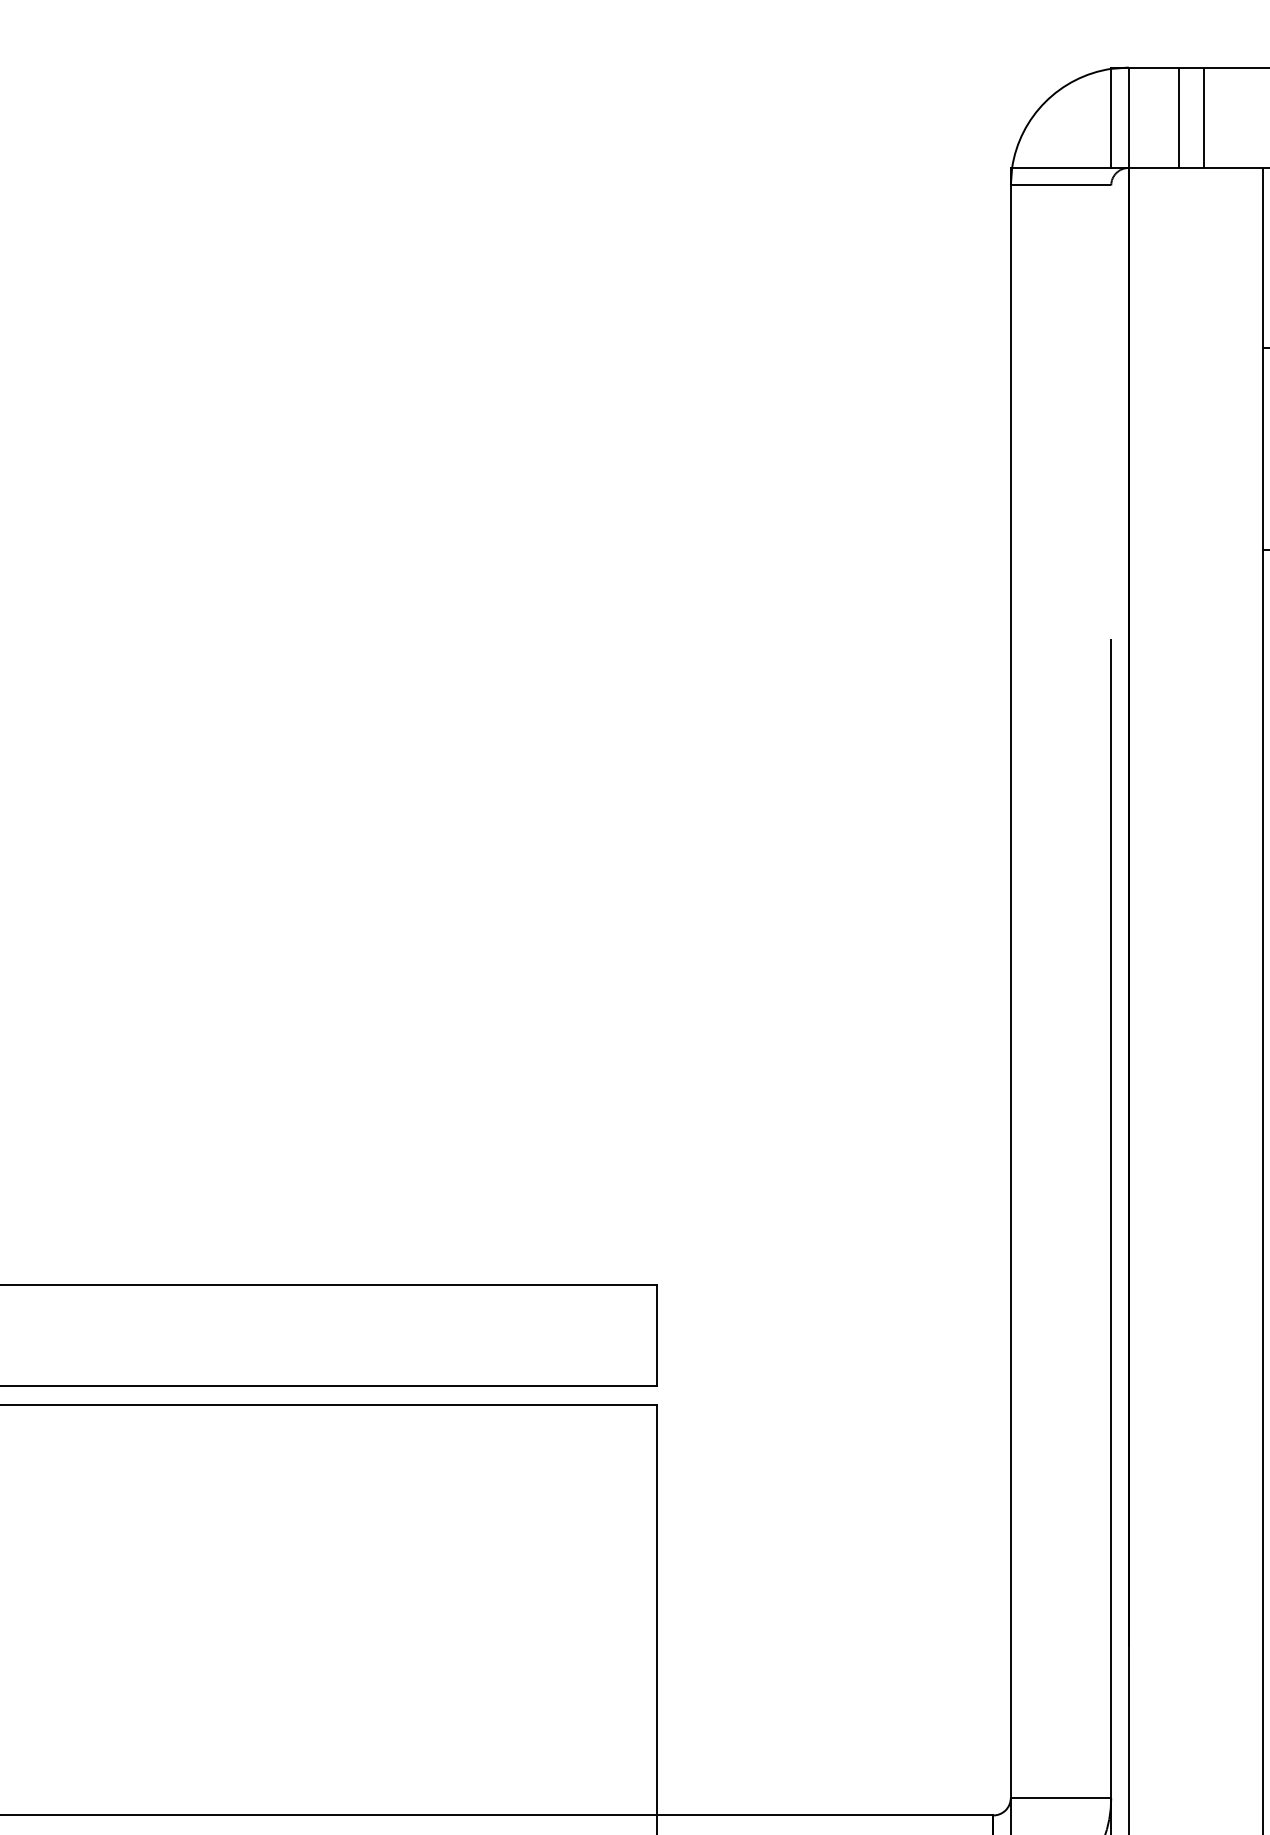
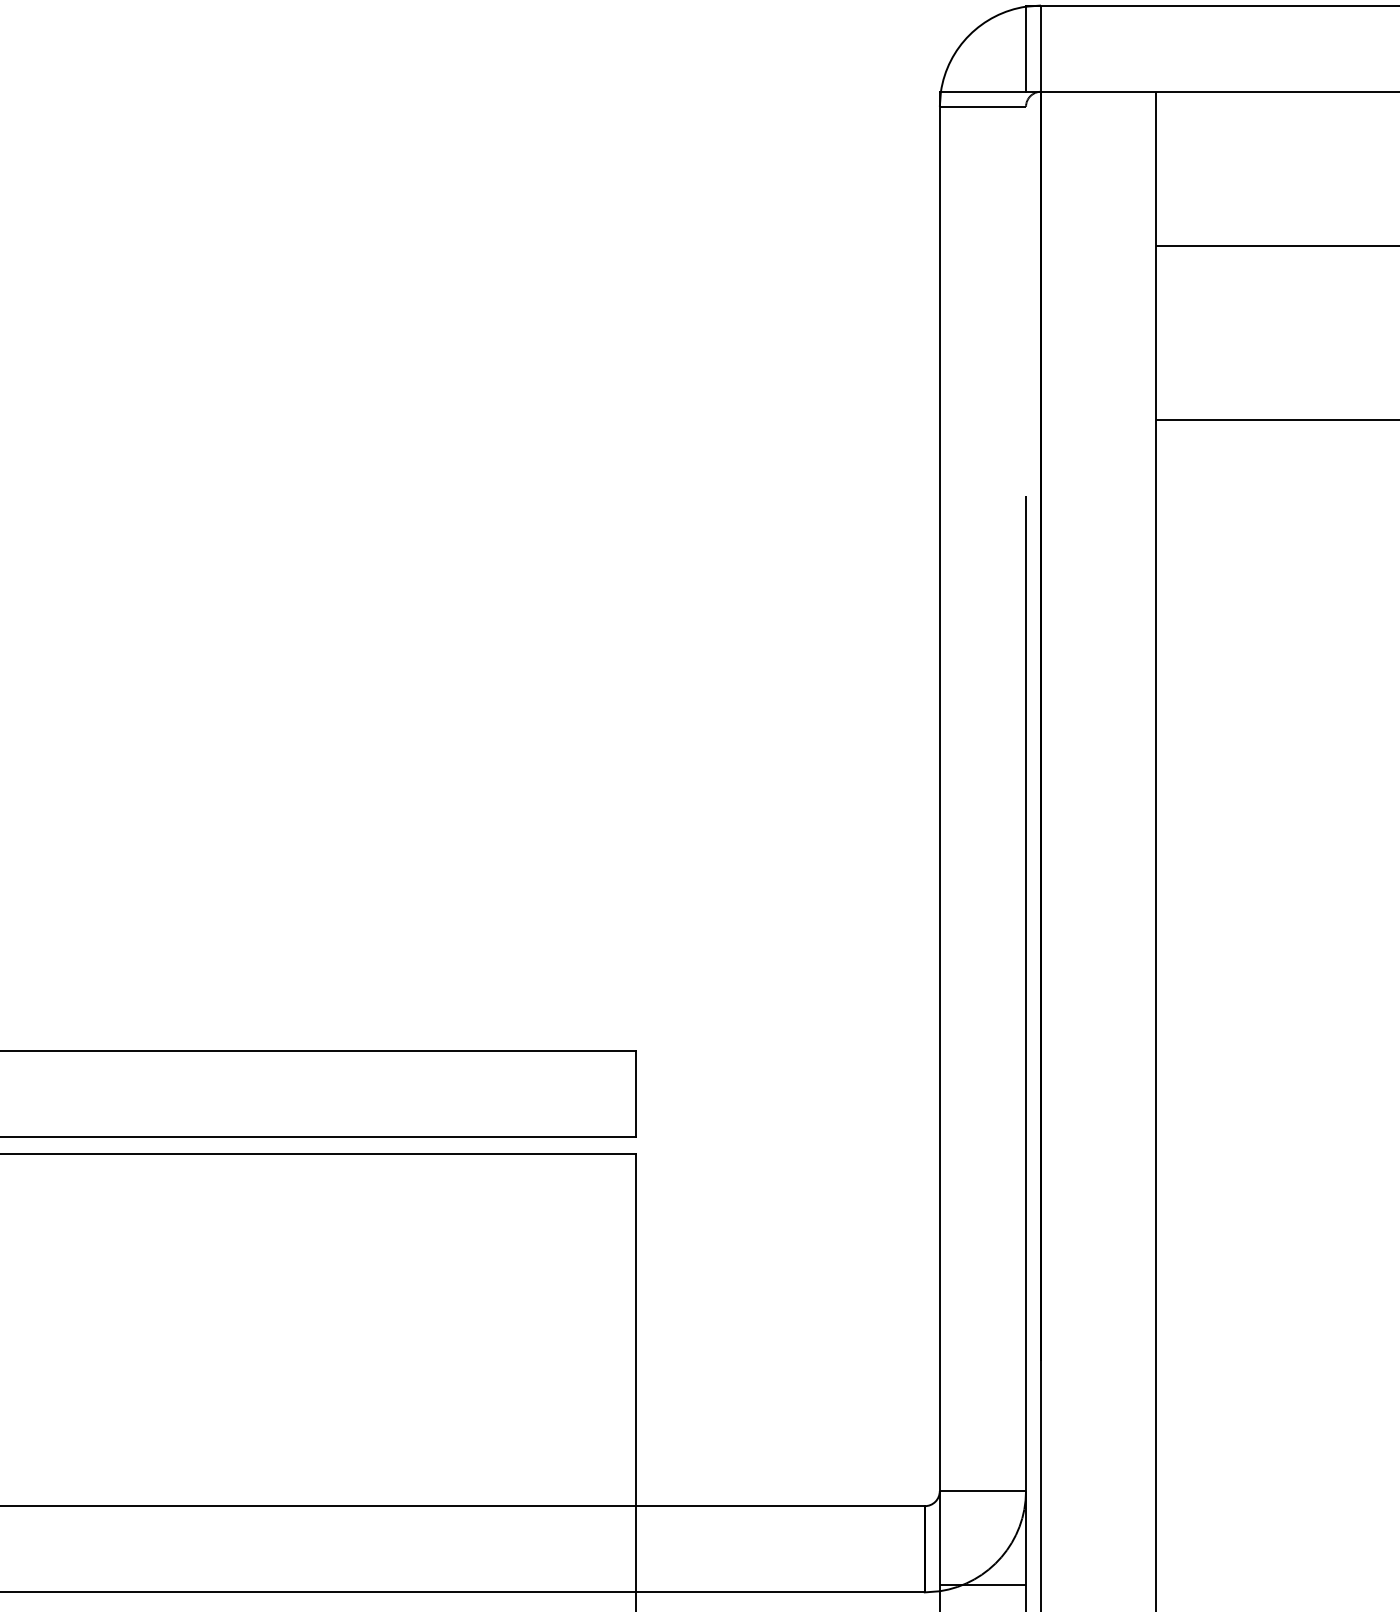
line: (1179, 117) -> (1084, 48), removed
line: (1203, 117) -> (1105, 48), removed

